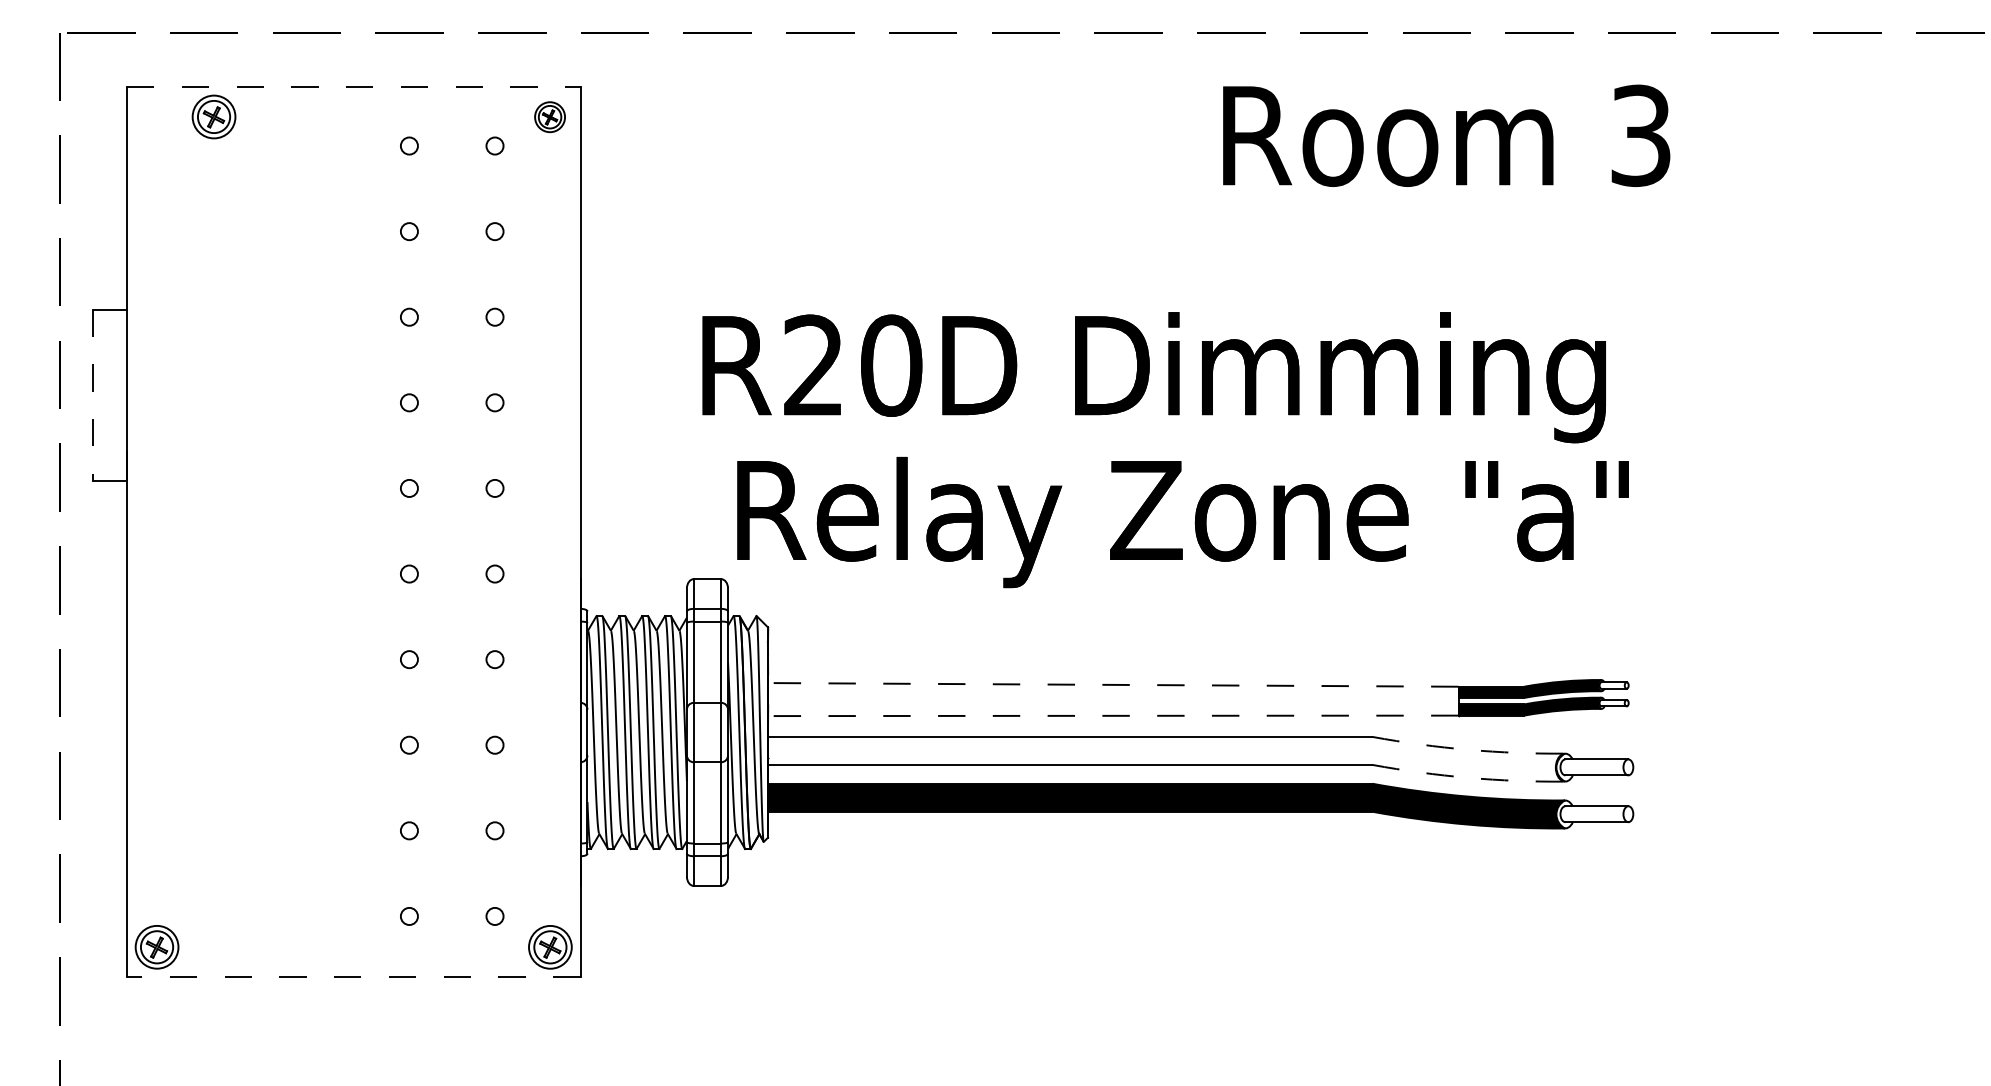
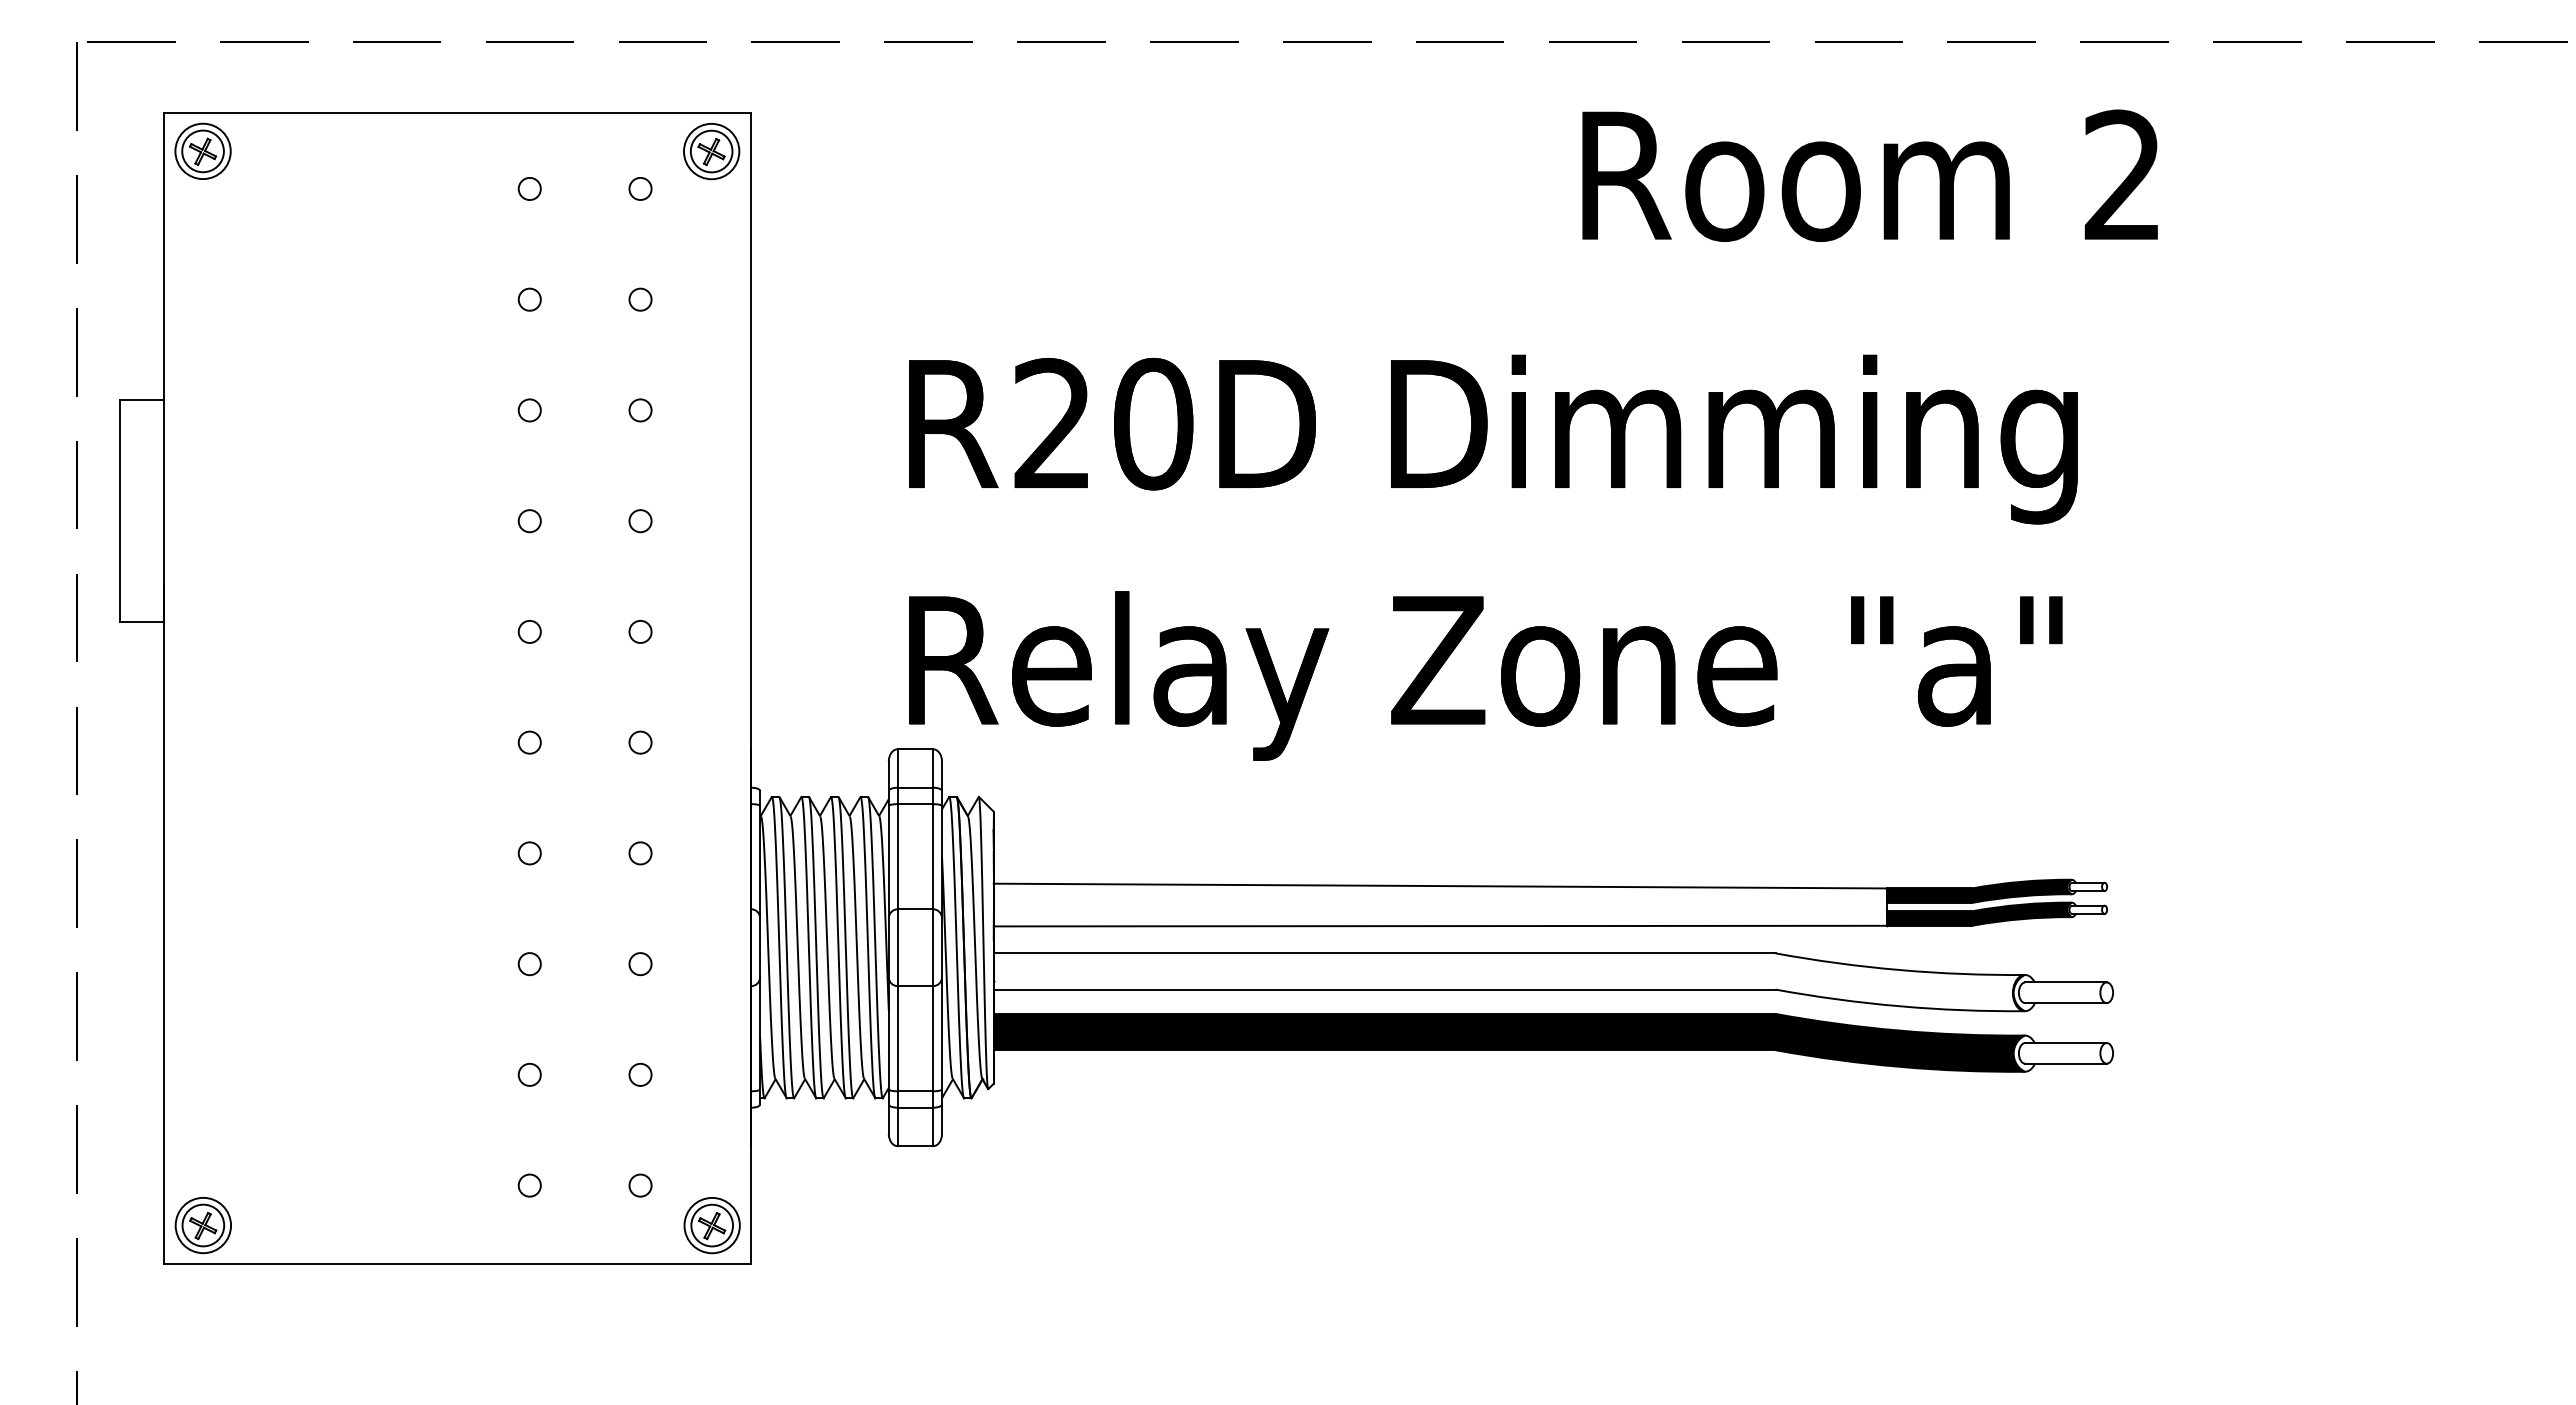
line: (354, 86) -> (458, 112), dashed -> solid
part: (213, 116) -> (202, 150), moved
part: (549, 117) -> (711, 151), size x1.43
text: (1640, 135) -> (2122, 175), 3 -> 2
text: (1154, 377) -> (1493, 439), moved
line: (93, 395) -> (120, 511), dashed -> solid
text: (1182, 522) -> (1485, 675), moved
line: (1113, 685) -> (1440, 886), dashed -> solid
line: (1113, 716) -> (1440, 926), dashed -> solid
arc: (1468, 750) -> (1899, 970), dashed -> solid
arc: (1468, 777) -> (1899, 1006), dashed -> solid
line: (353, 977) -> (457, 1264), dashed -> solid

